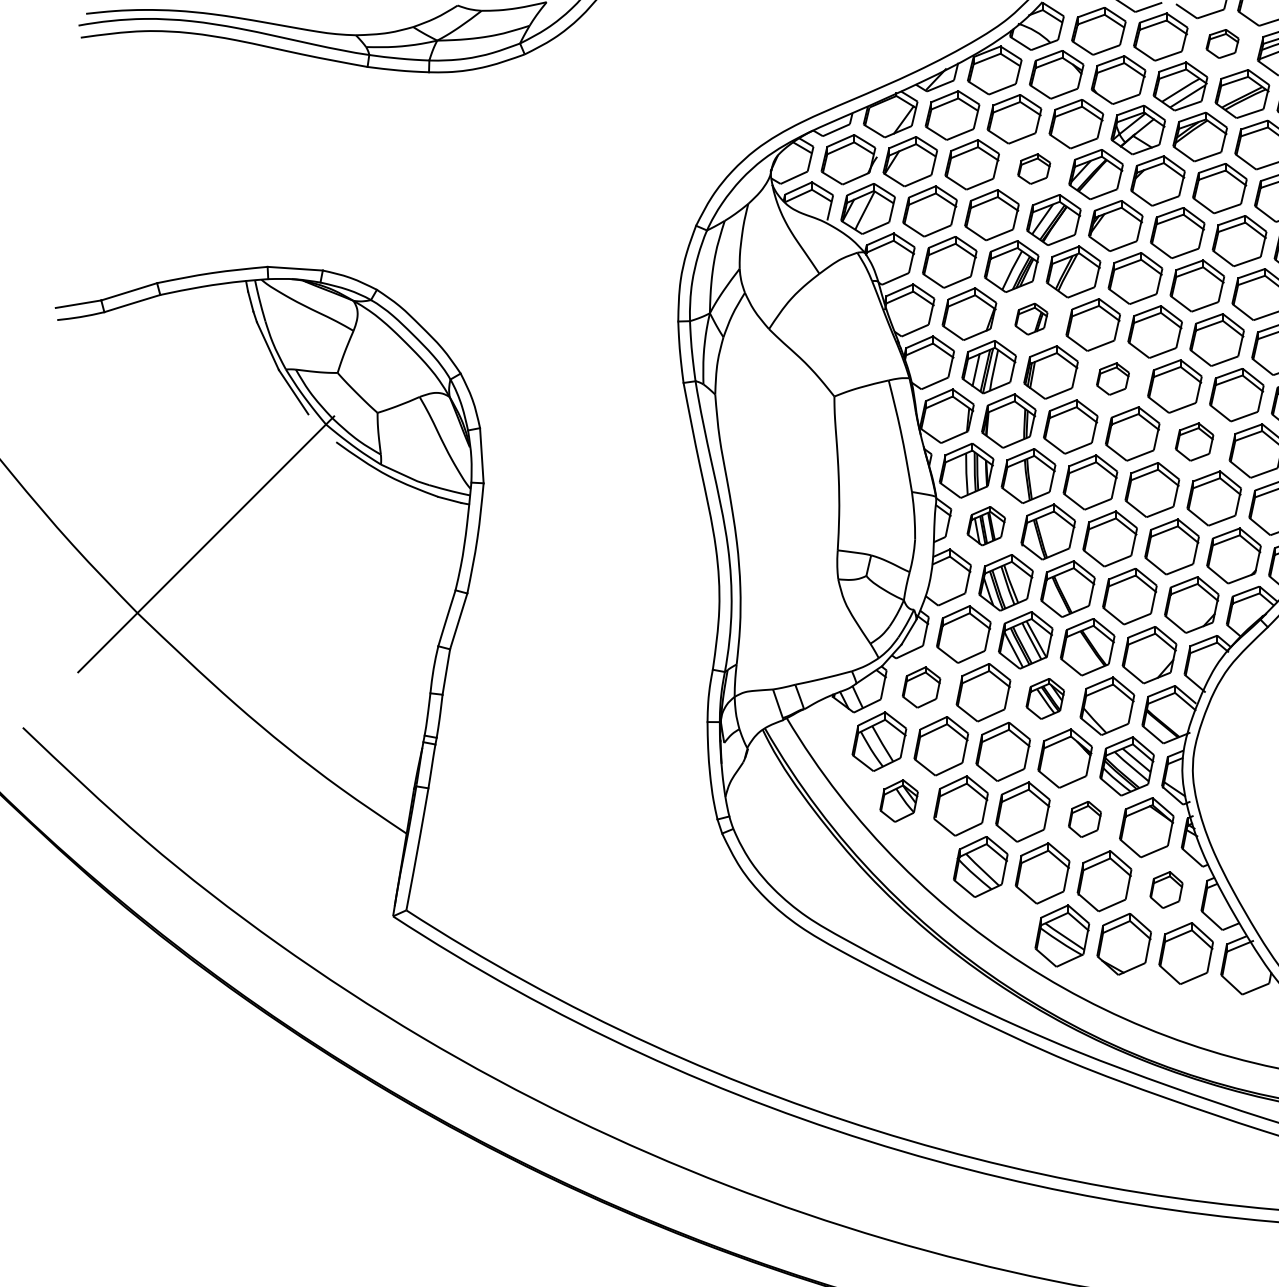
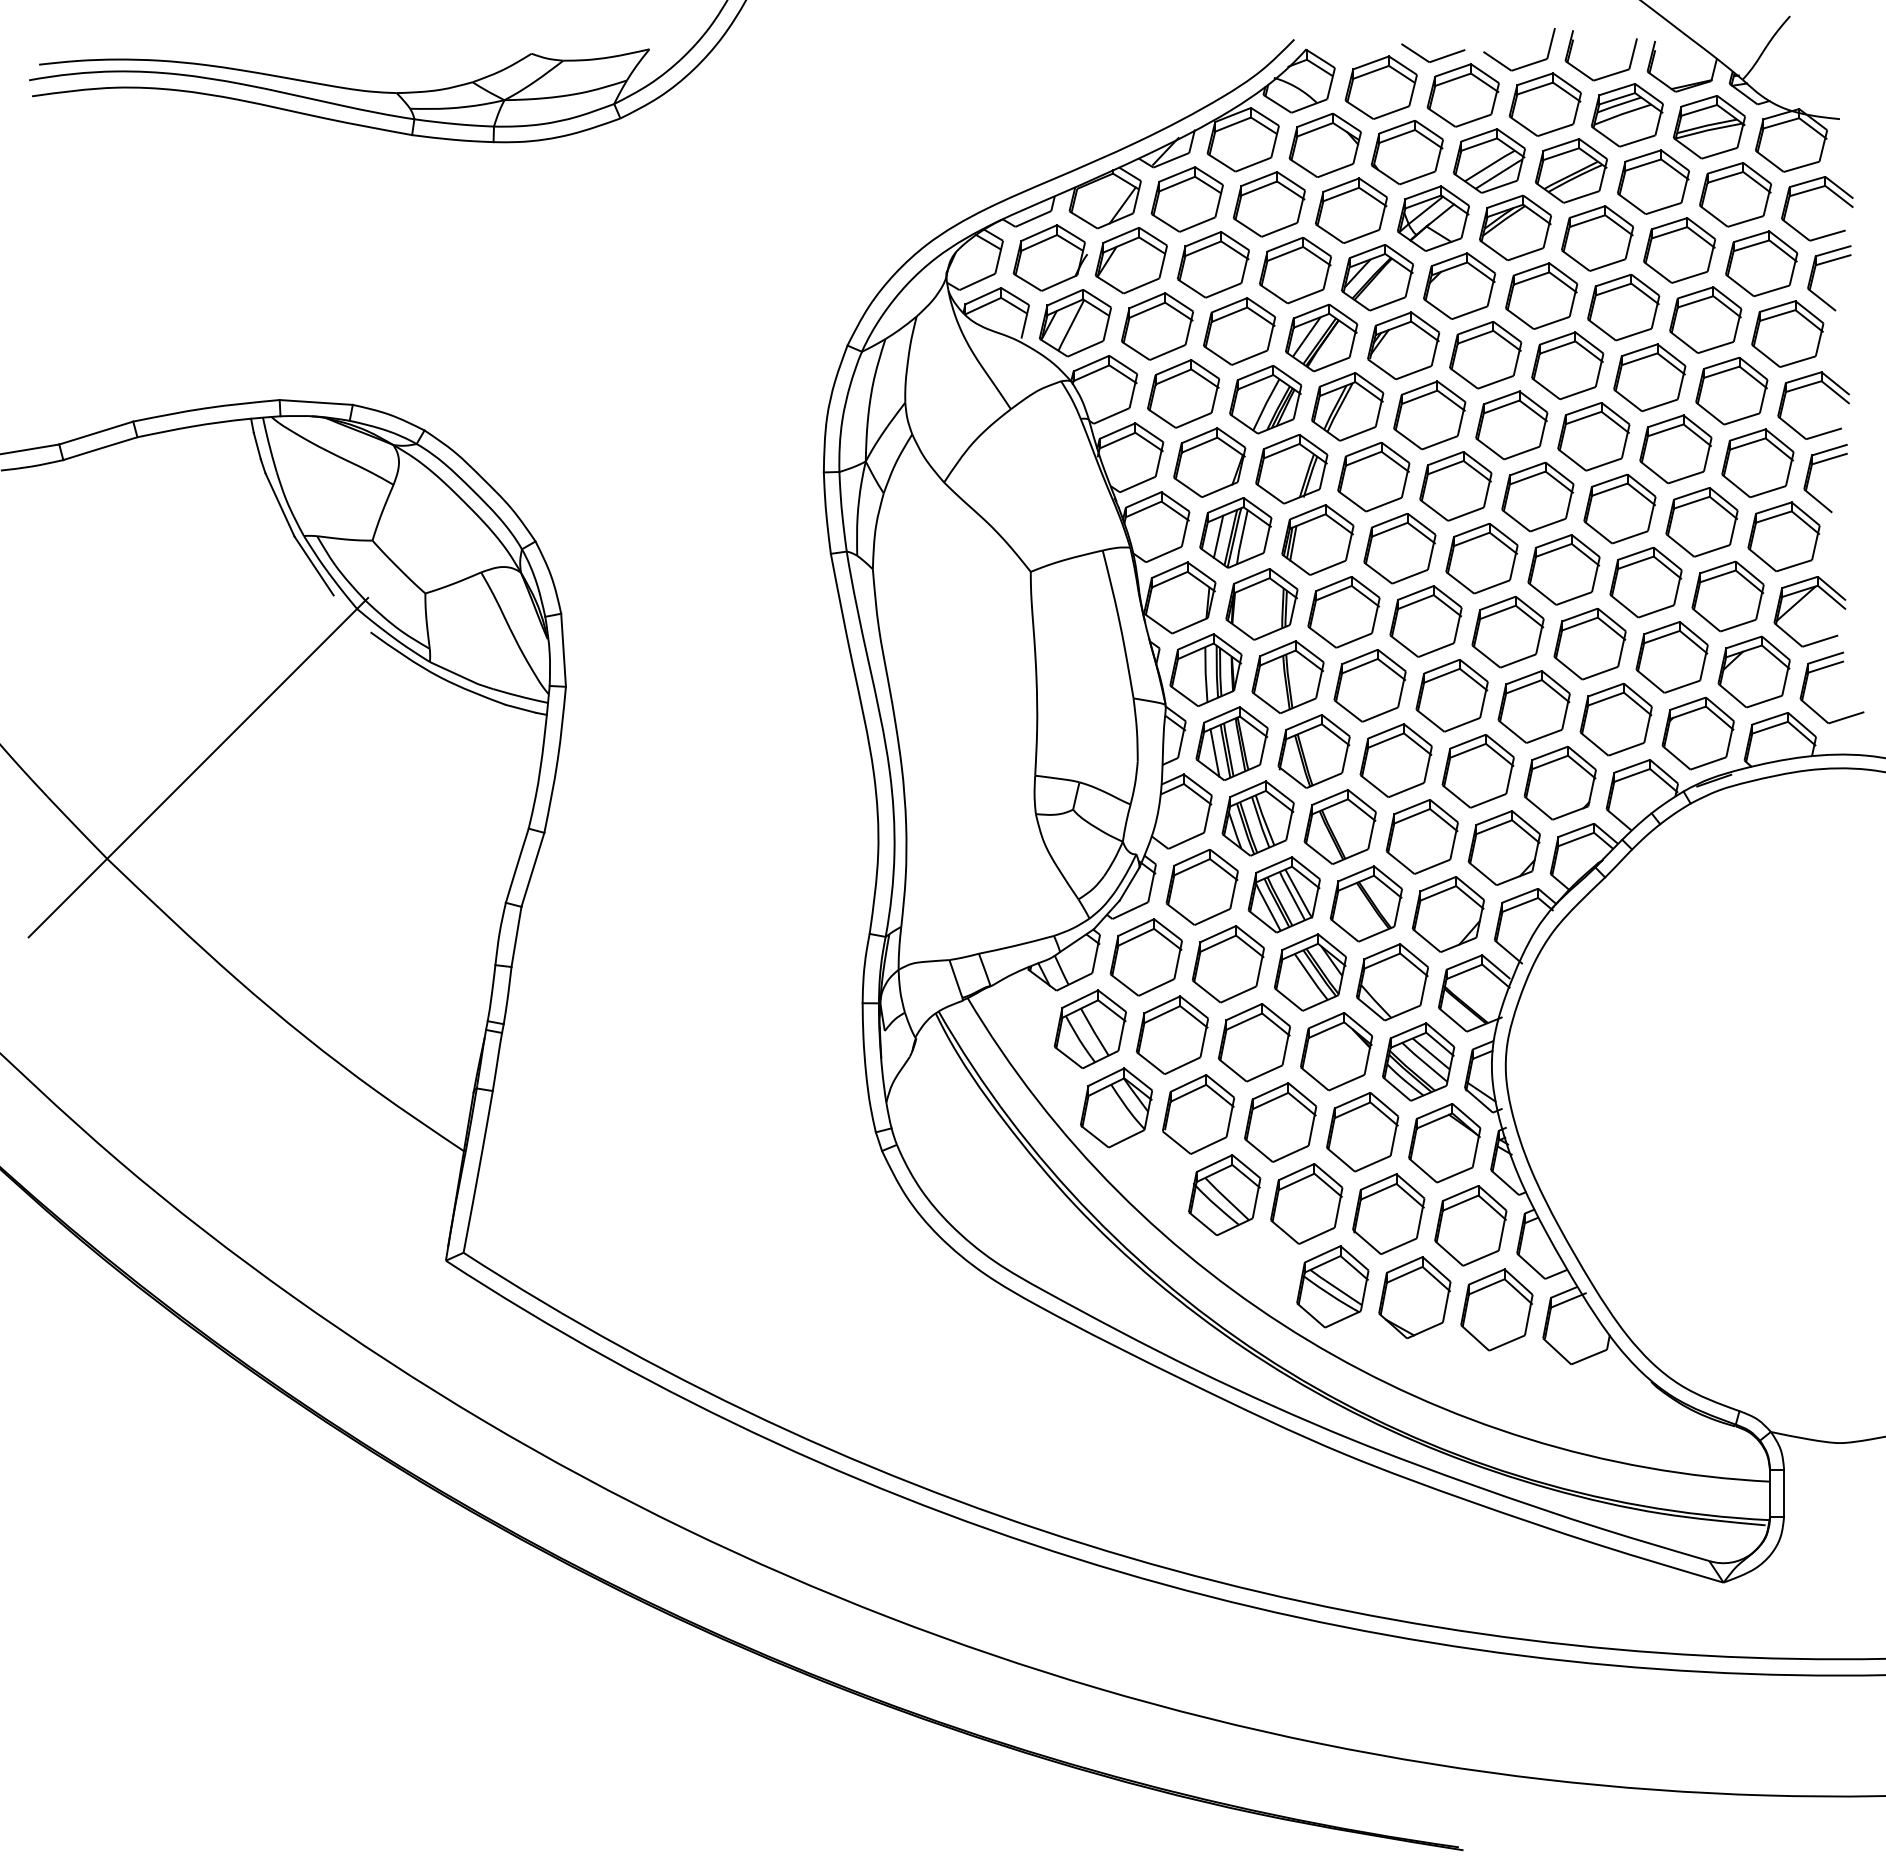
part: (1222, 43) -> (1544, 104), size x1.67
part: (1034, 169) -> (1295, 270), size x1.67
part: (1031, 319) -> (1291, 469), size x1.67
part: (1112, 378) -> (1399, 548), size x1.67
part: (1194, 442) -> (1507, 632), size x1.43
part: (985, 526) -> (1231, 743), size x1.43
part: (920, 687) -> (1145, 957), size x1.43
part: (1044, 698) -> (1309, 972), size x1.43
part: (899, 800) -> (1116, 1107), size x1.43
part: (1084, 819) -> (1362, 1132), size x1.67
part: (1166, 889) -> (1470, 1225), size x1.67

